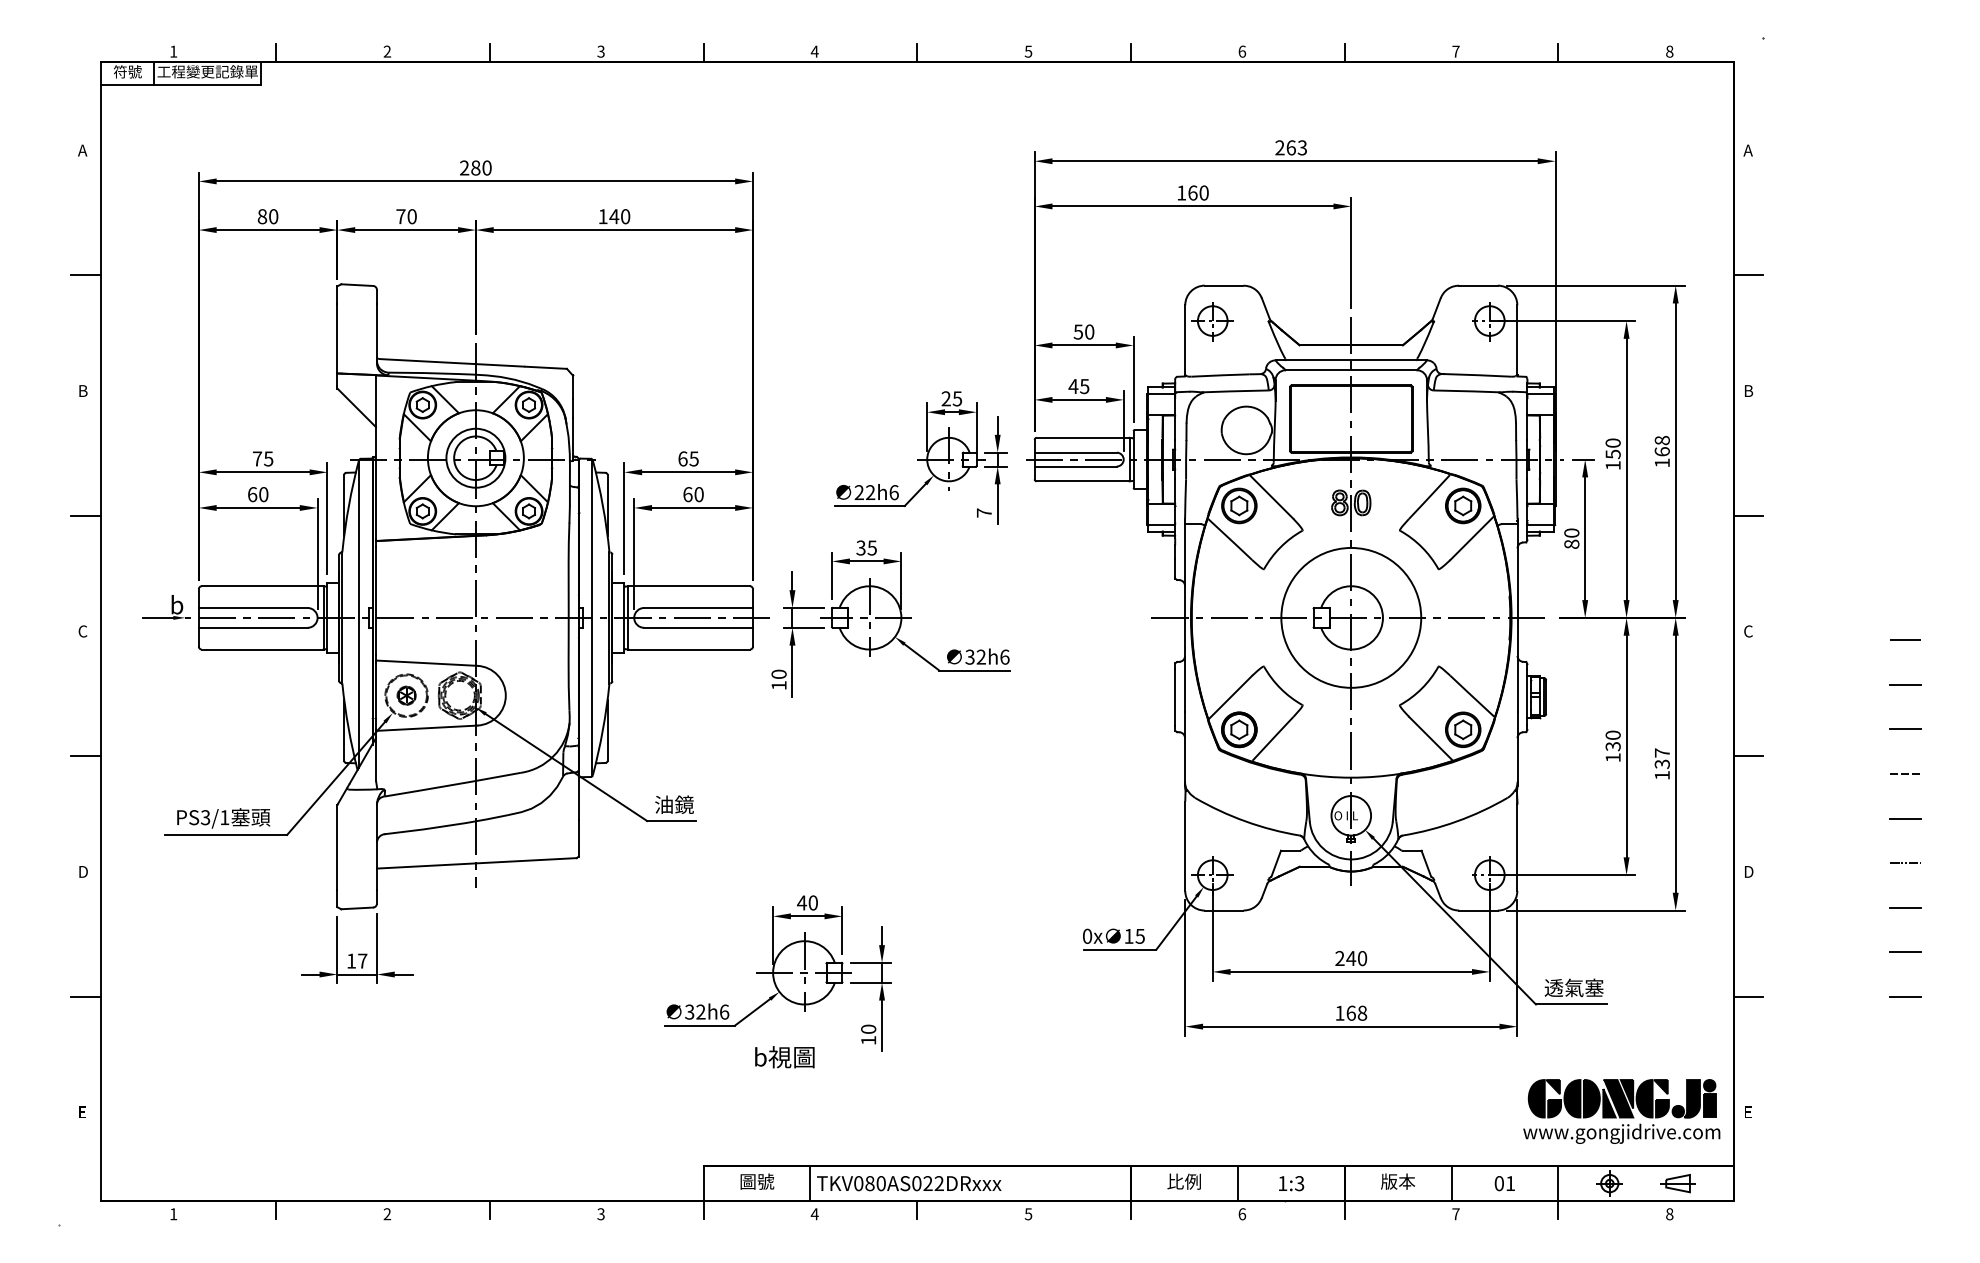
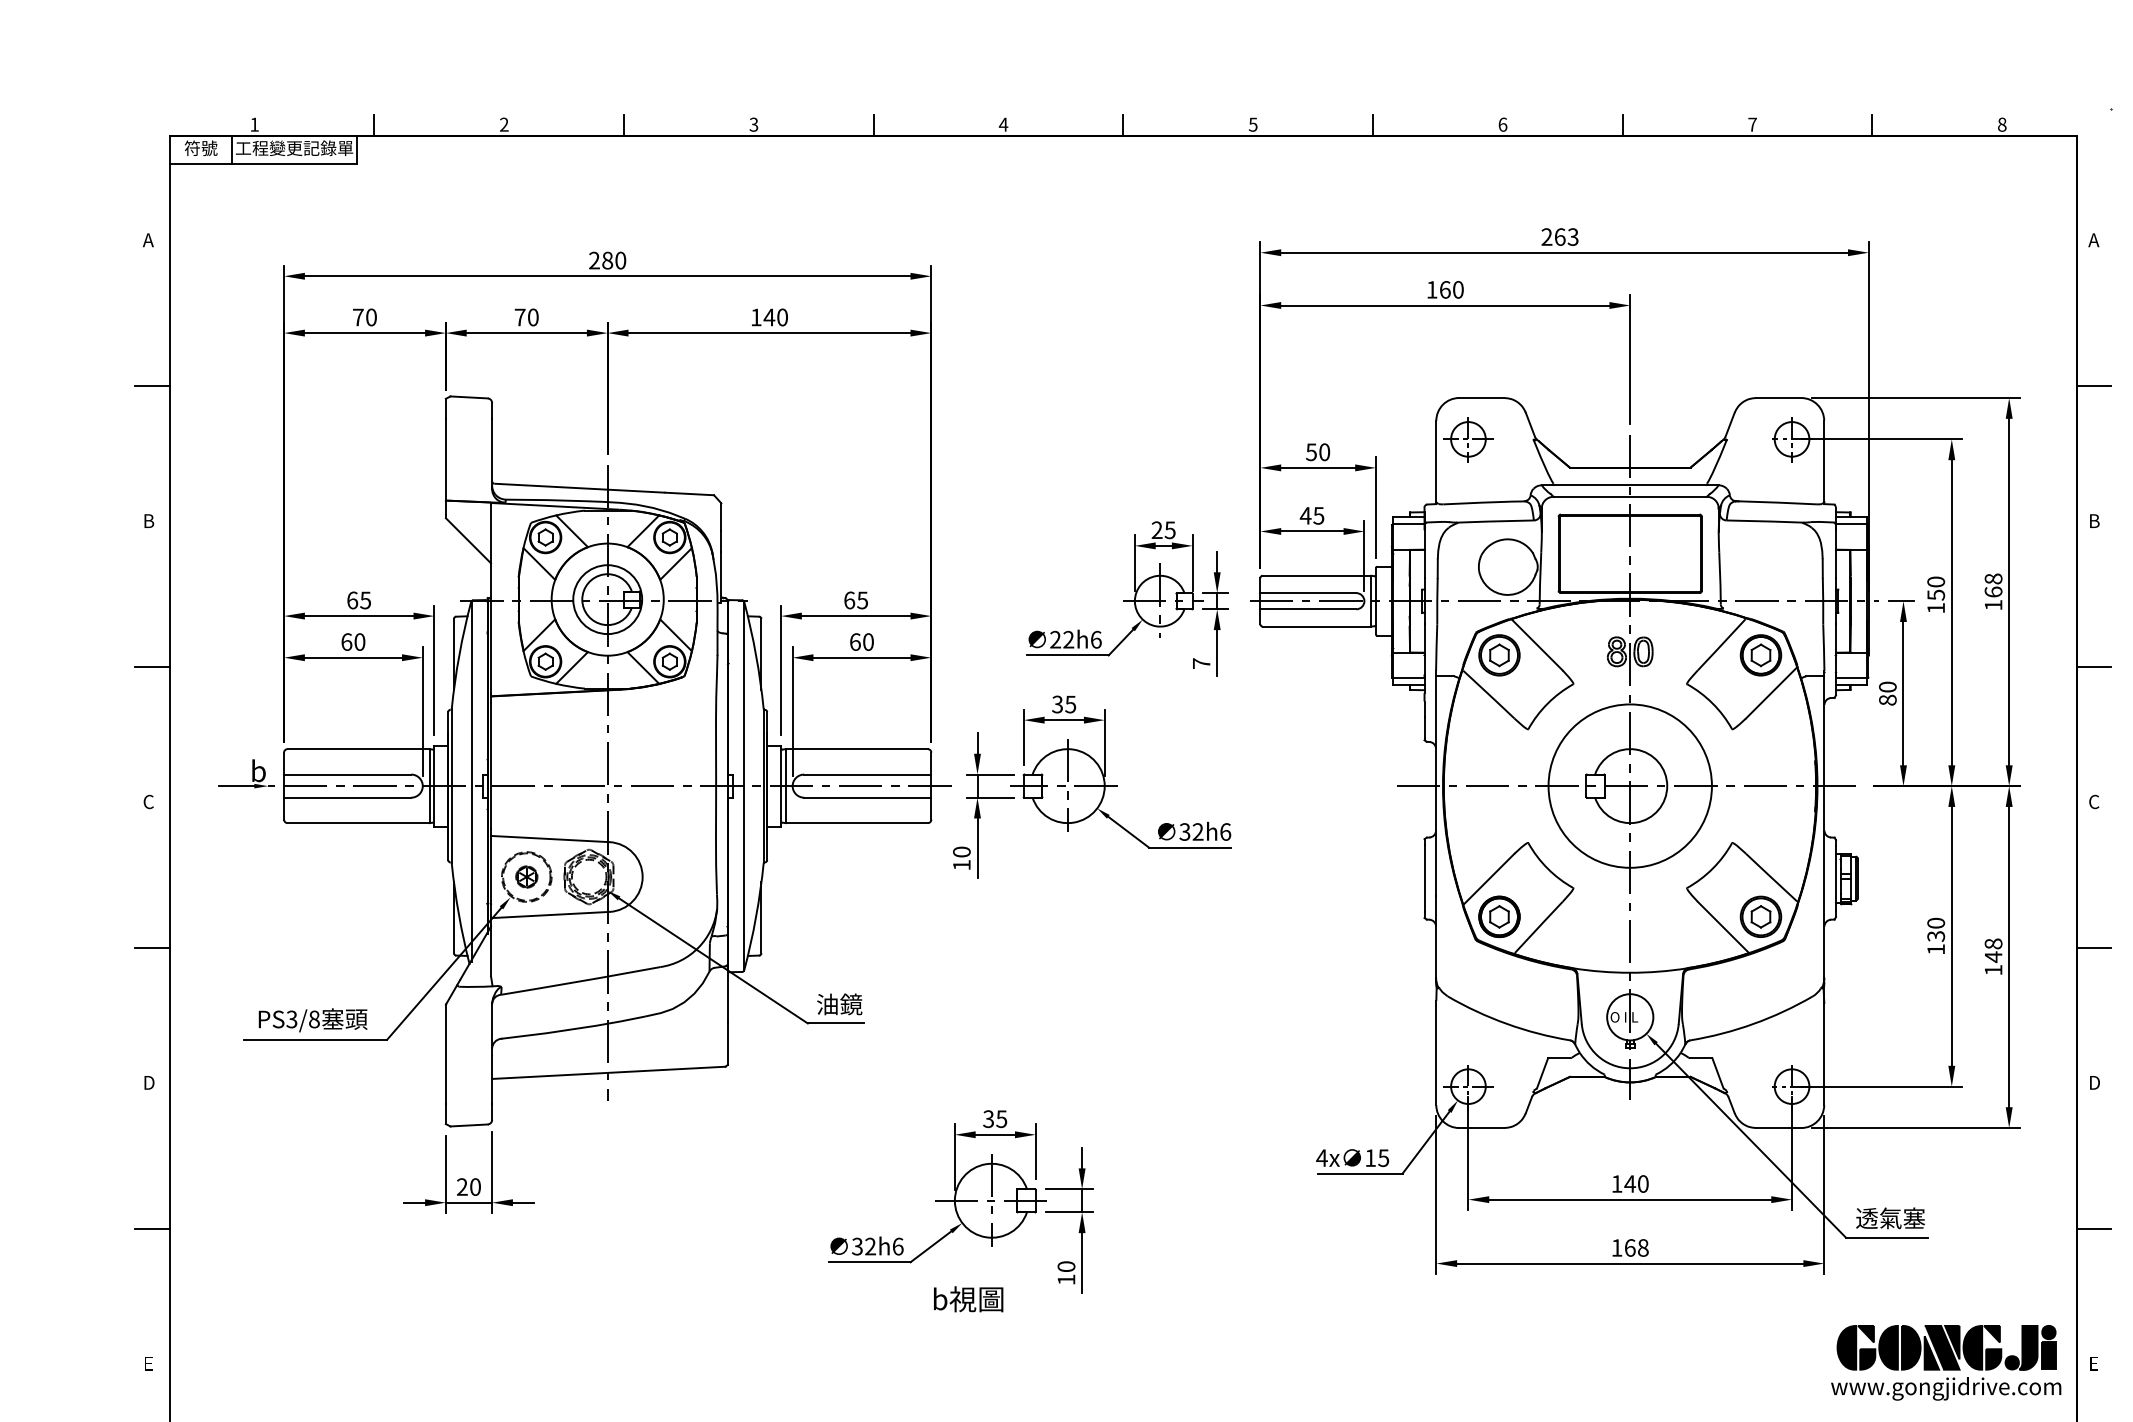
text: (262, 216) -> (358, 317), 80 -> 70
text: (257, 458) -> (352, 599), 75 -> 65
text: (1661, 758) -> (1992, 950), 137 -> 148
text: (224, 817) -> (314, 1019), PS3/1 -> PS3/8
text: (807, 902) -> (995, 1118), 40 -> 35
text: (1087, 935) -> (1322, 1157), 0x -> 4x
text: (1339, 957) -> (1616, 1182), 240 -> 140
text: (356, 960) -> (468, 1186), 17 -> 20

